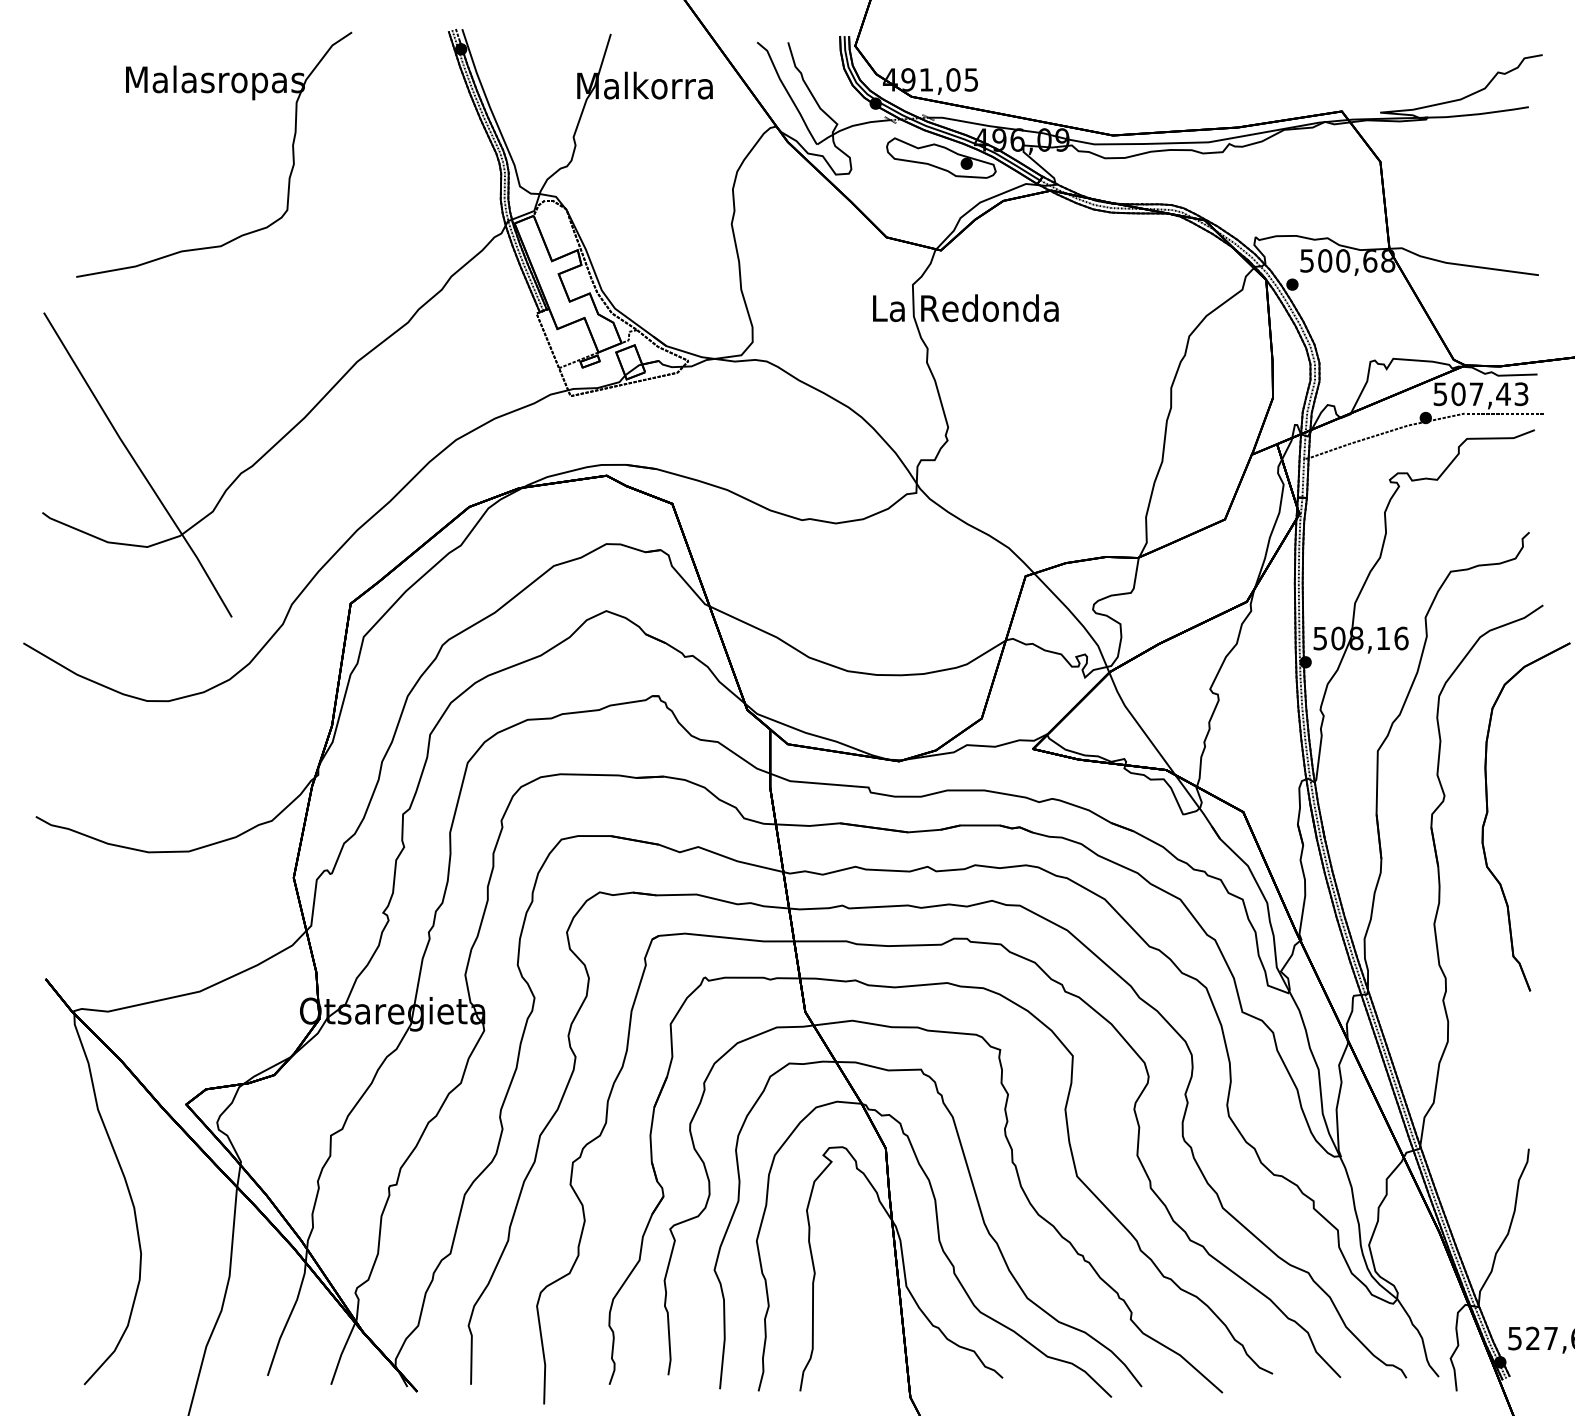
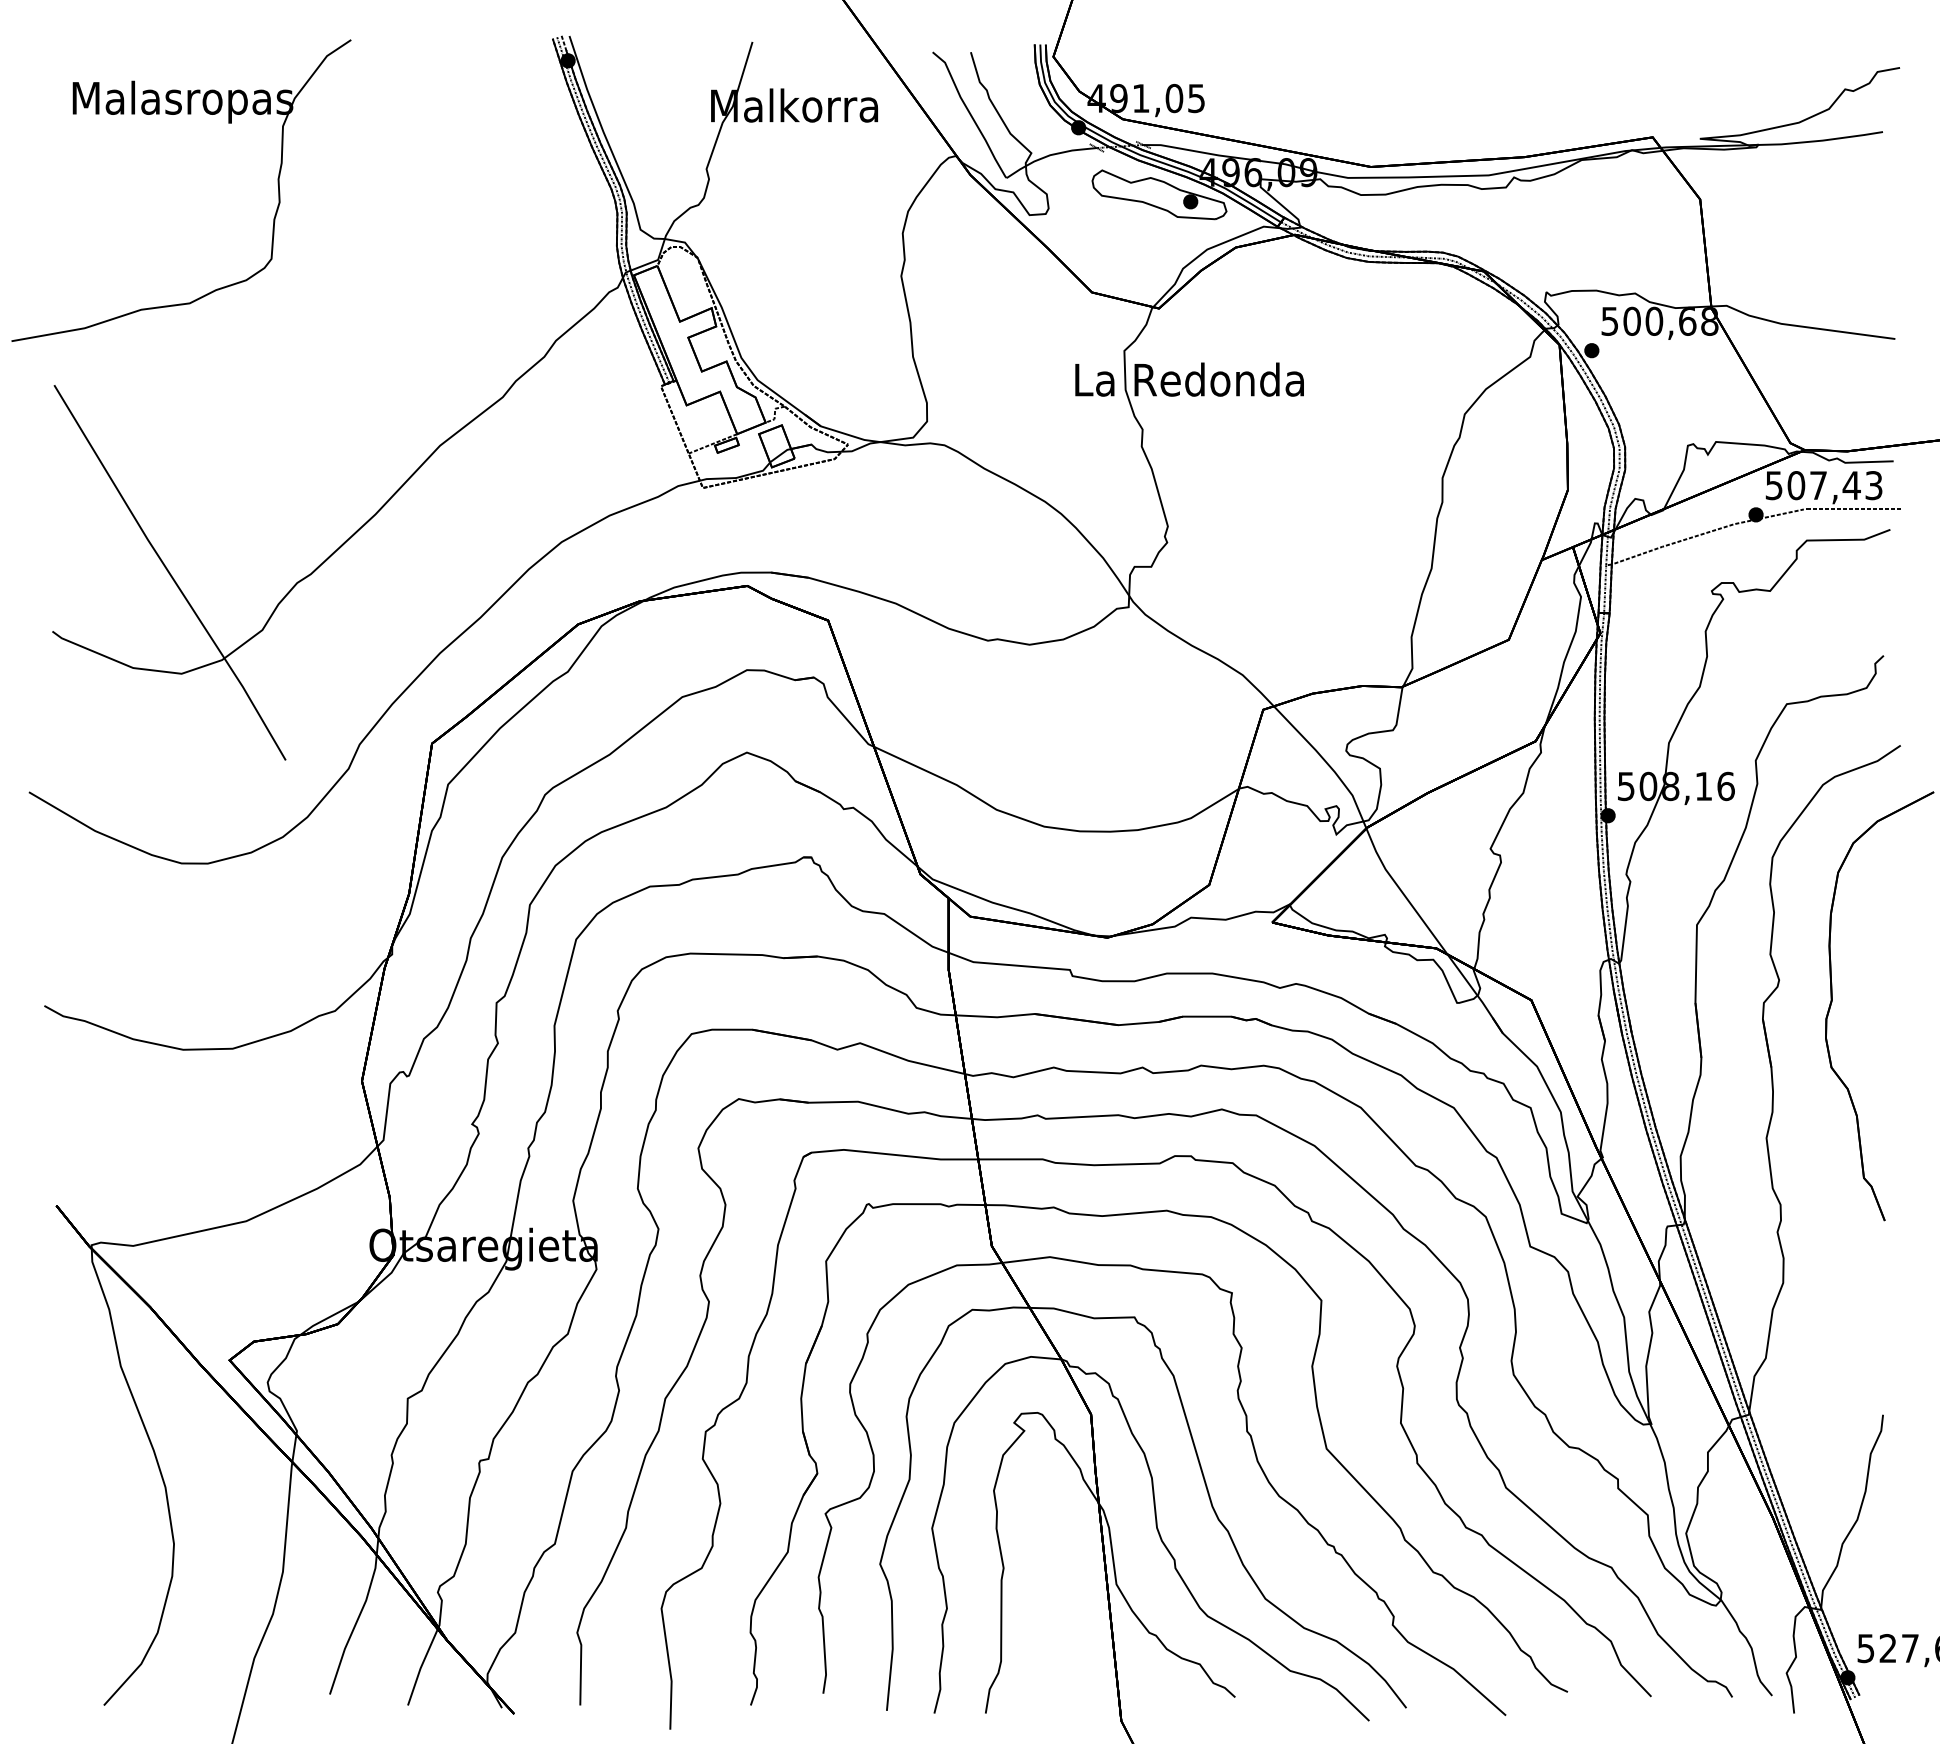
part: (208, 93) -> (174, 115), moved

